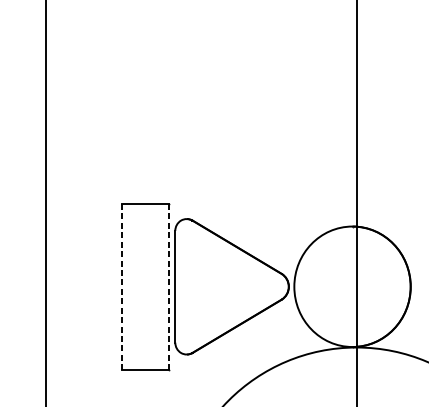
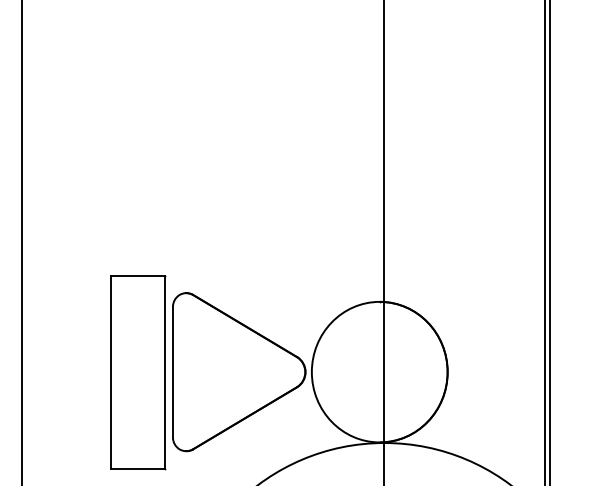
line: (121, 287) -> (110, 372), dashed -> solid
line: (168, 287) -> (165, 372), dashed -> solid

